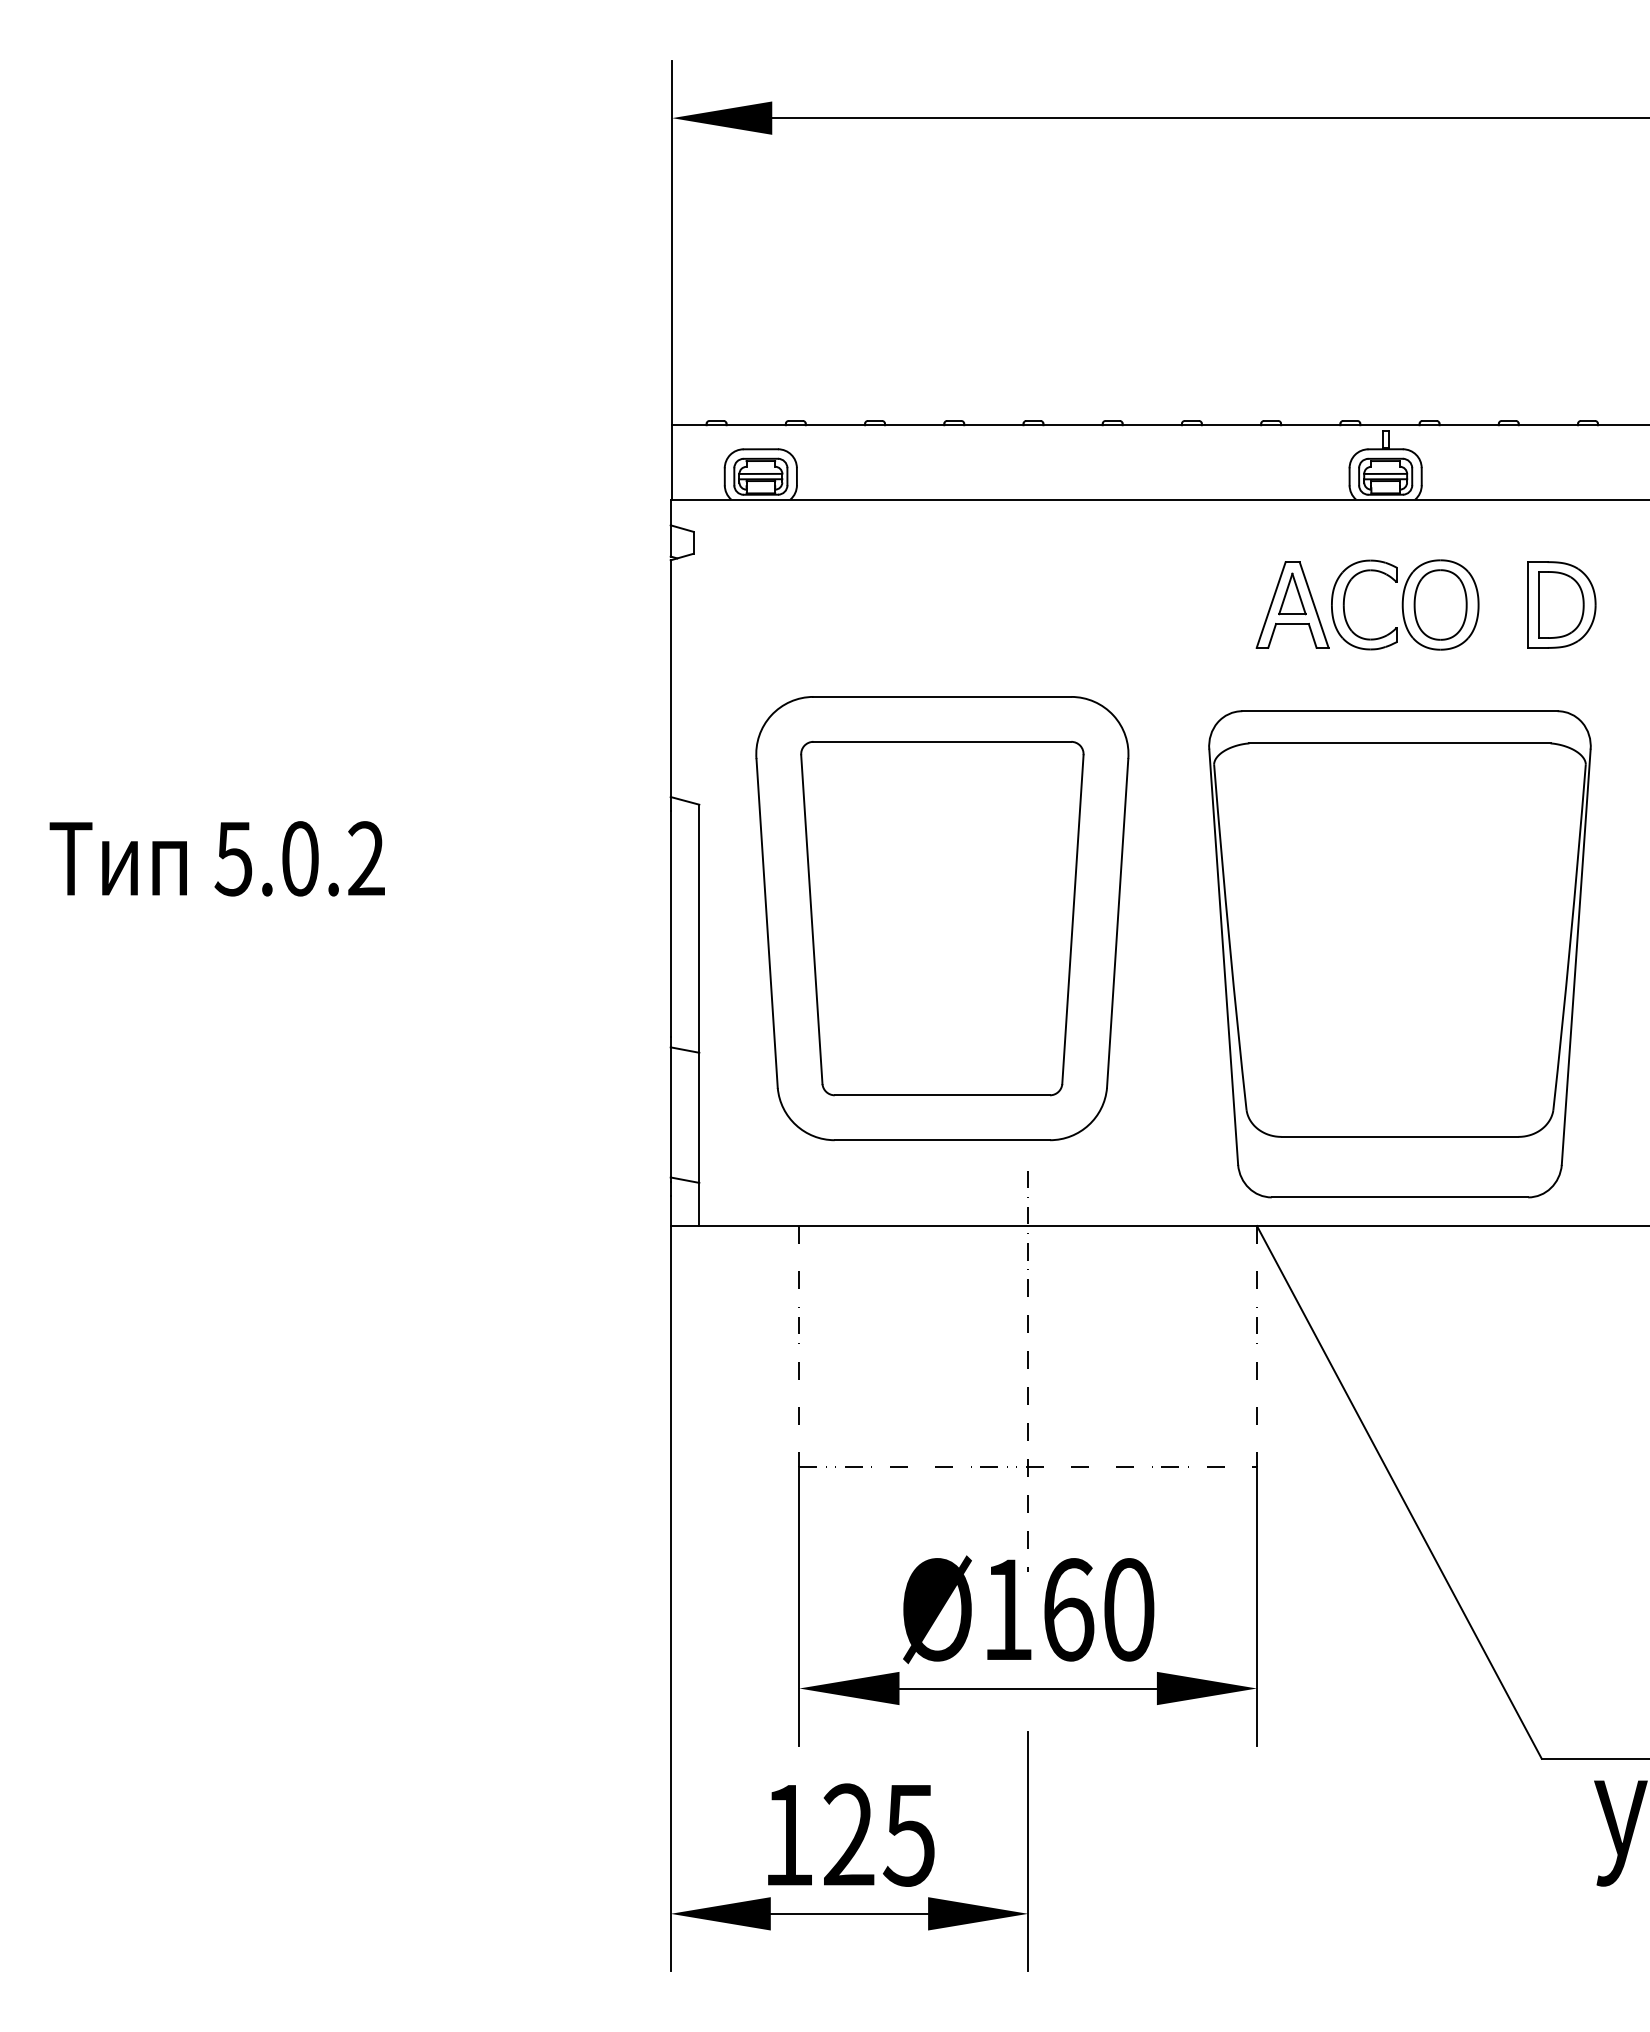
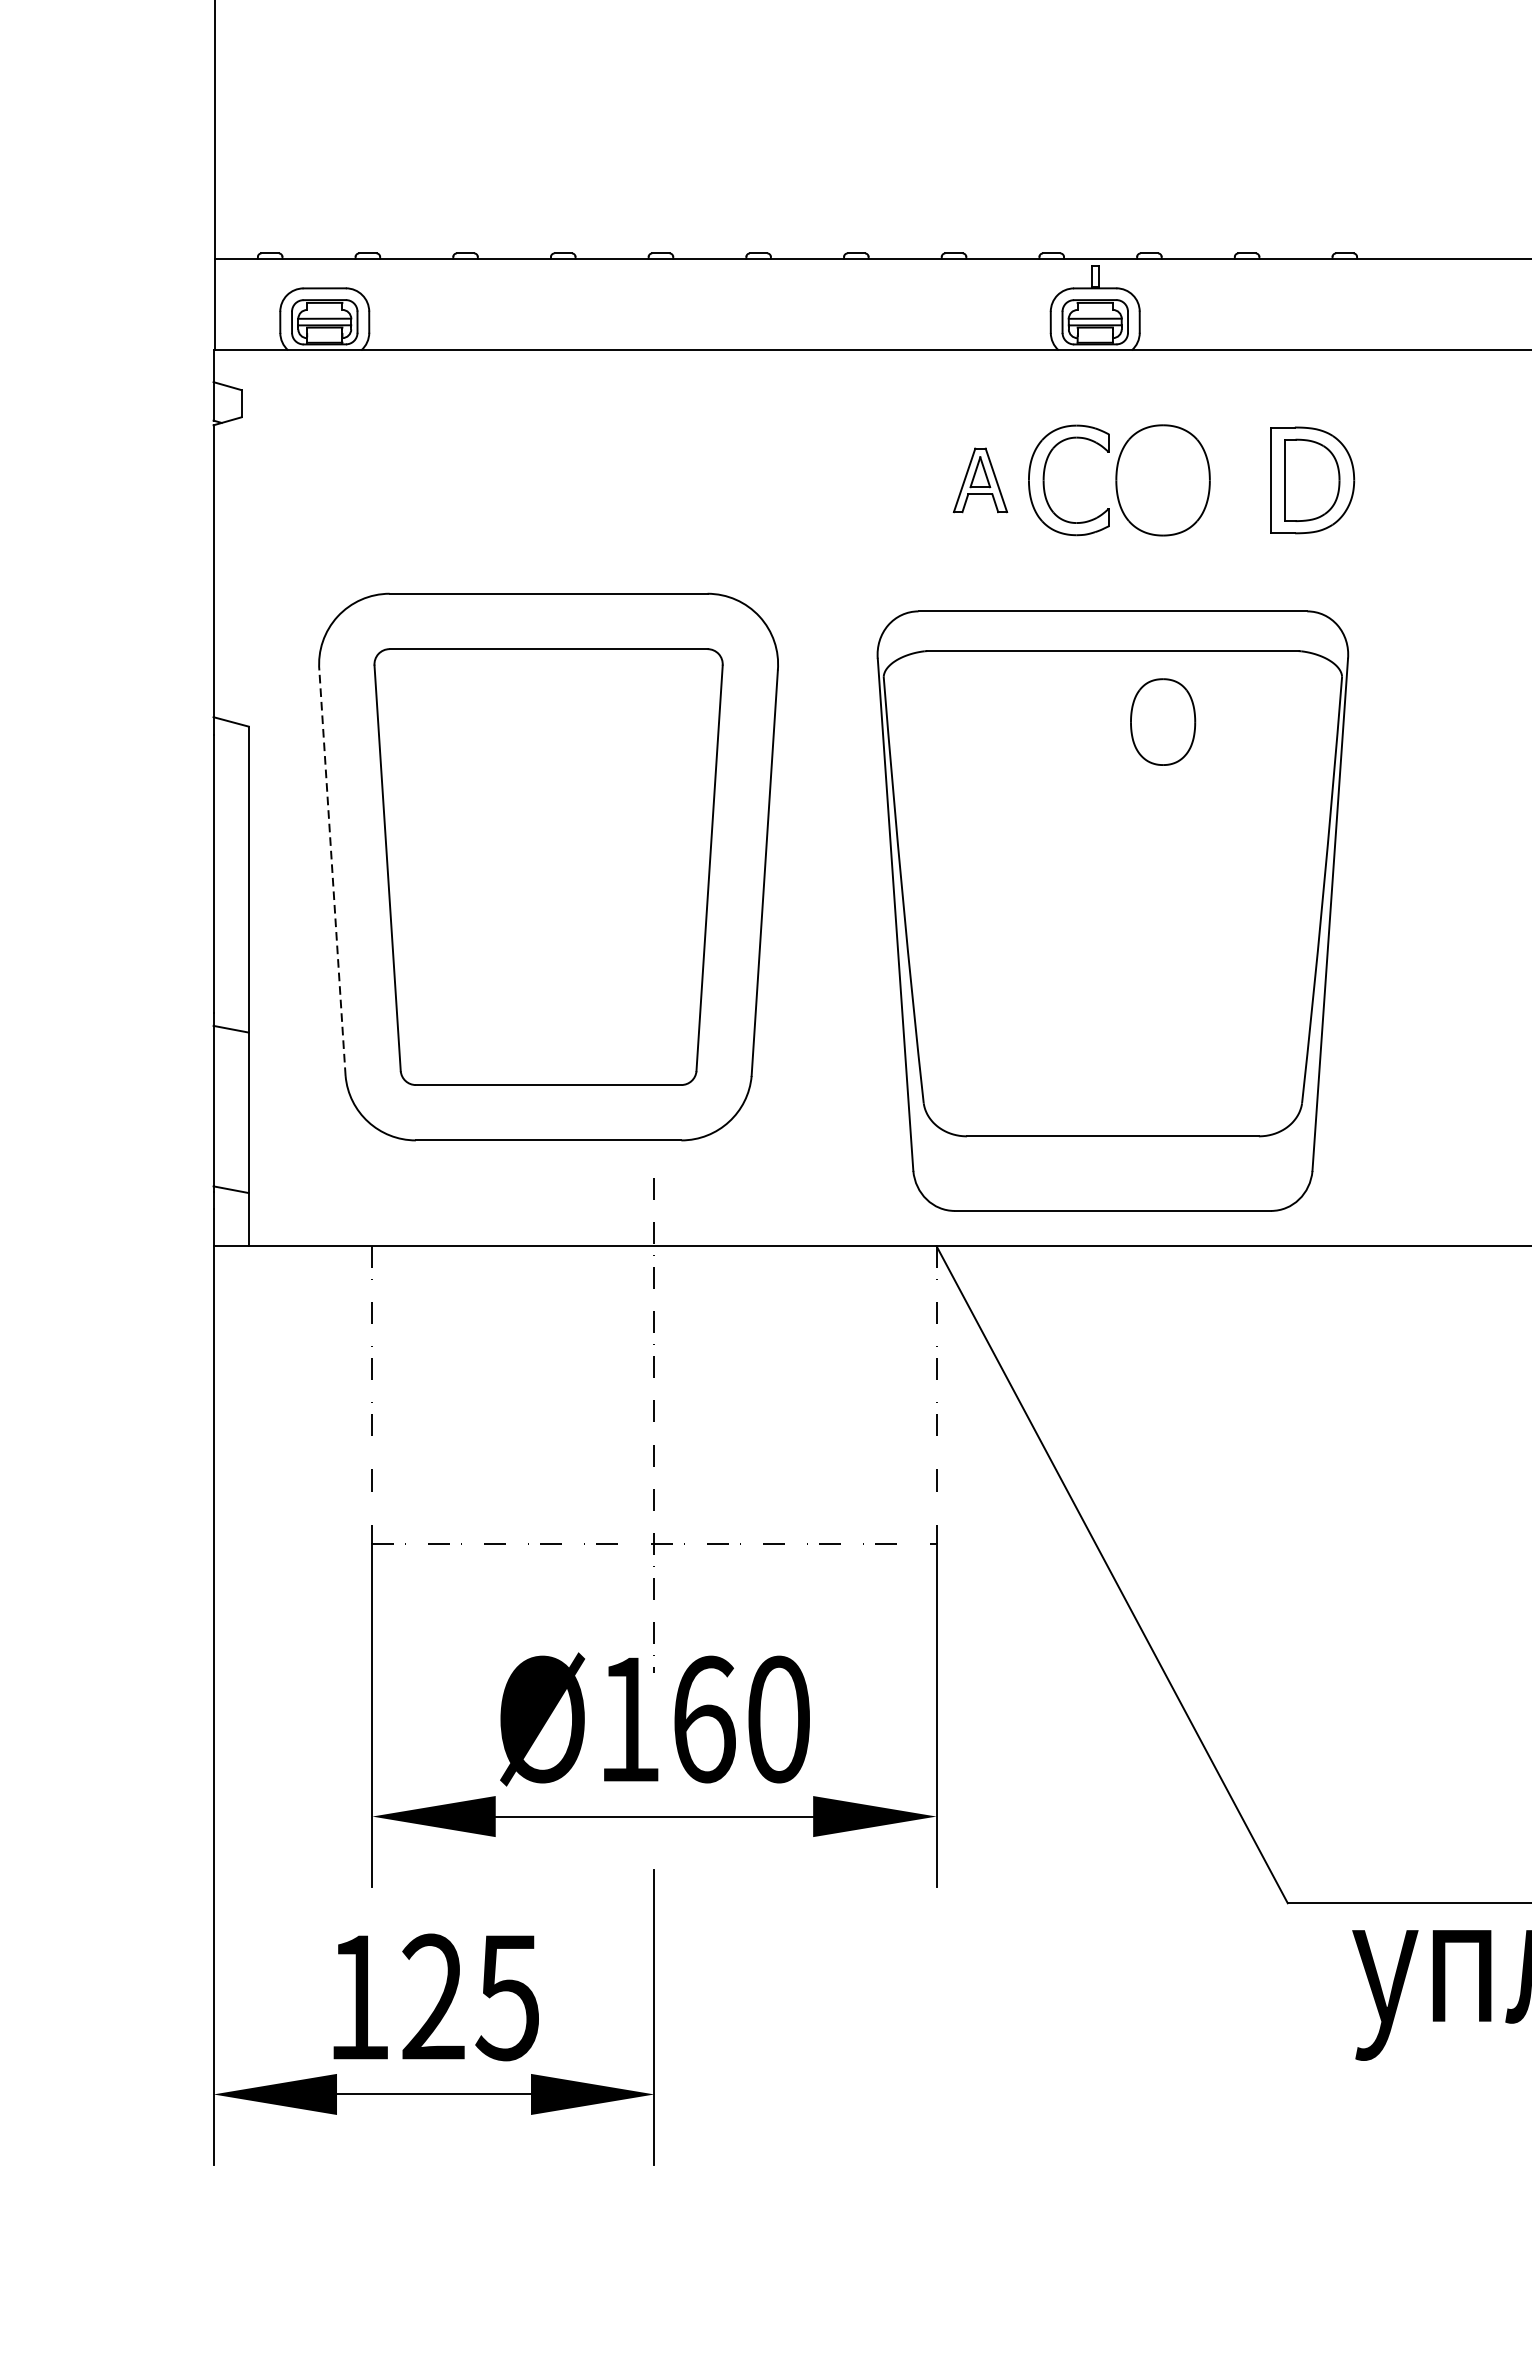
part: (1292, 604) -> (980, 479), size x0.6
part: (1440, 604) -> (1162, 721), moved
line: (767, 923) -> (332, 873), solid -> dashed

